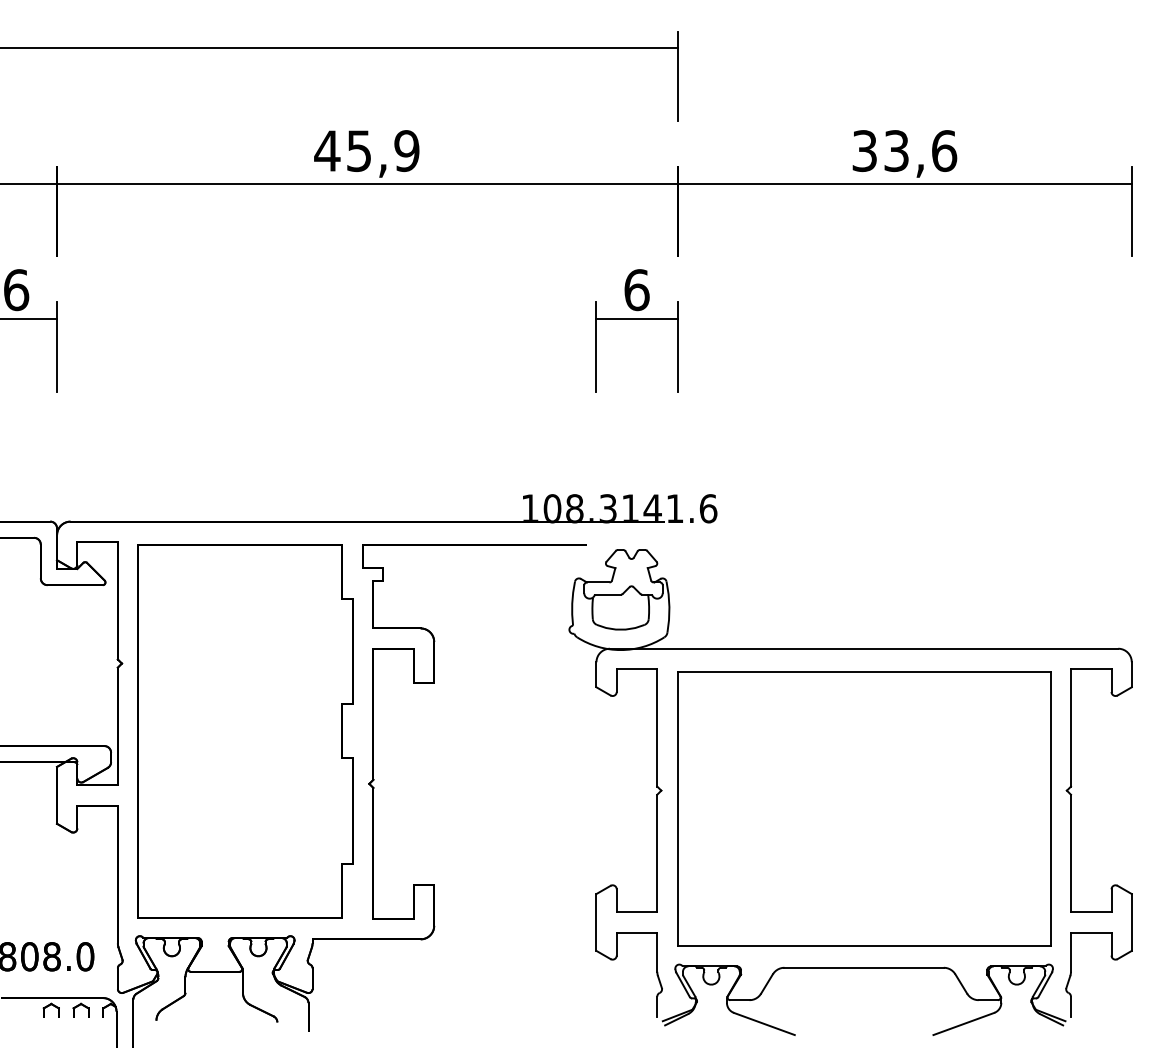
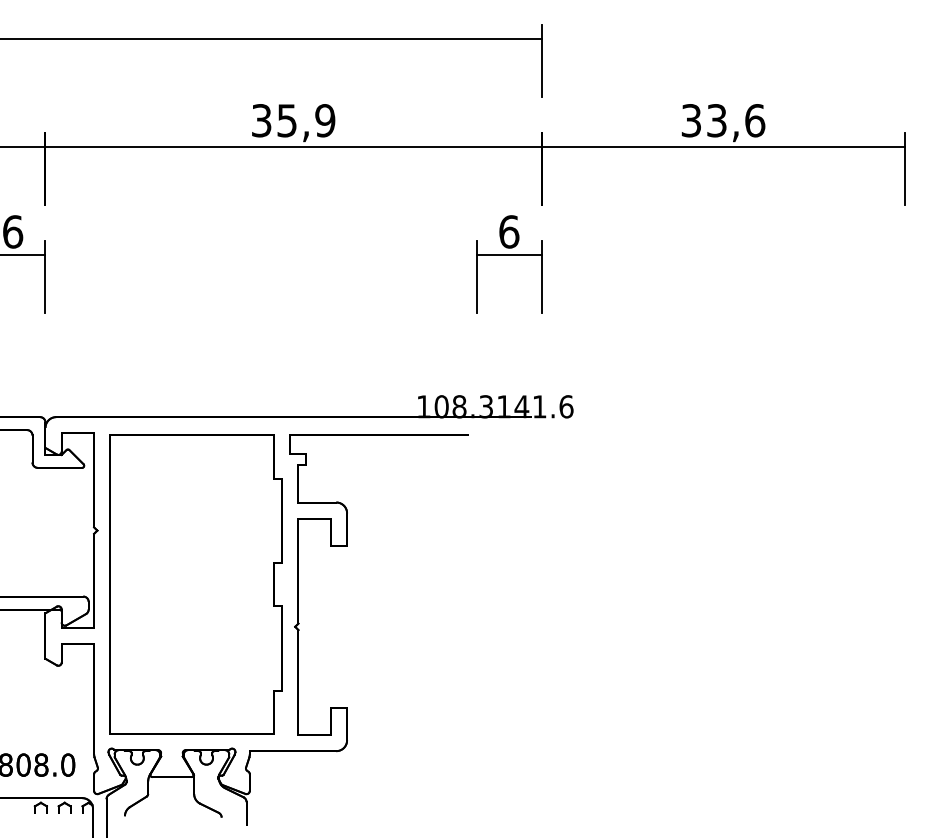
text: (327, 150) -> (261, 120), 45,9 -> 35,9
part: (851, 792) -> (680, 633), removed

